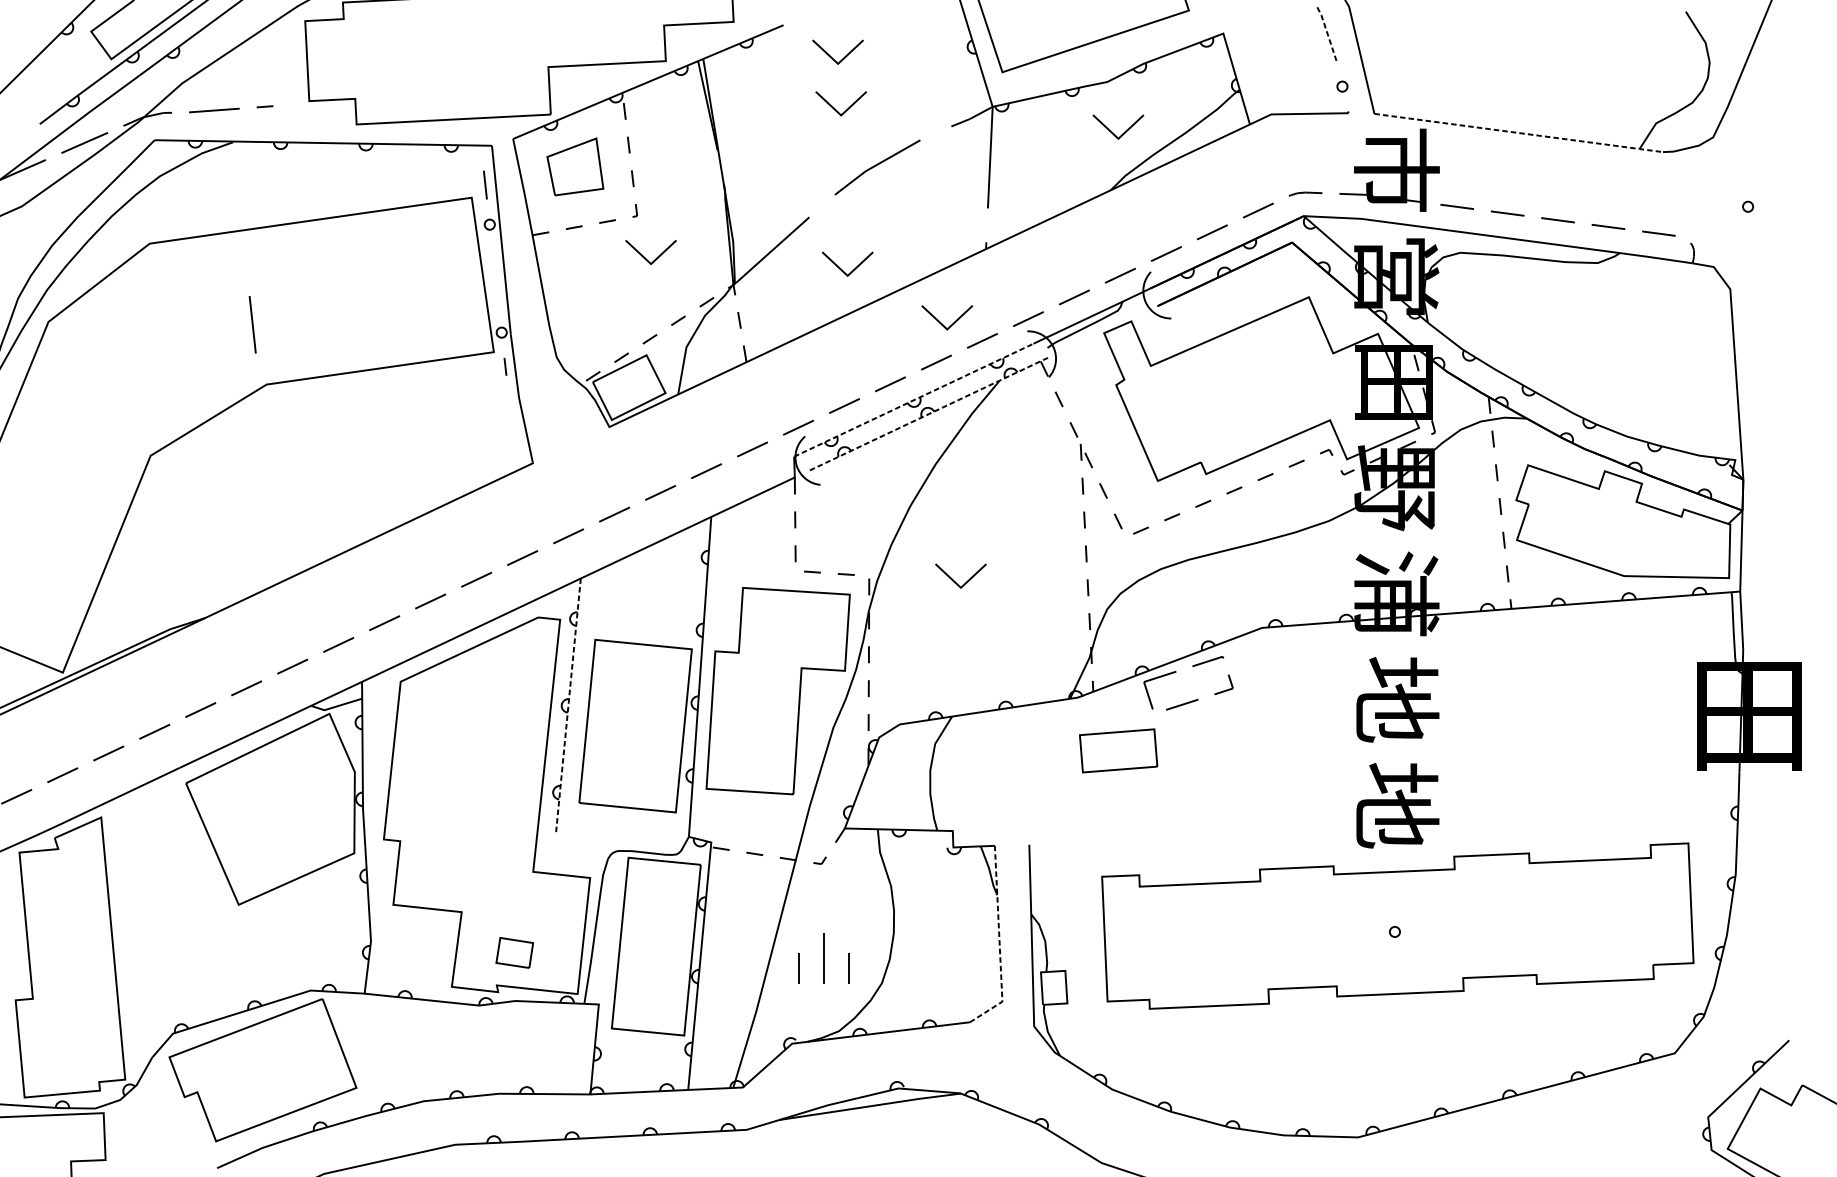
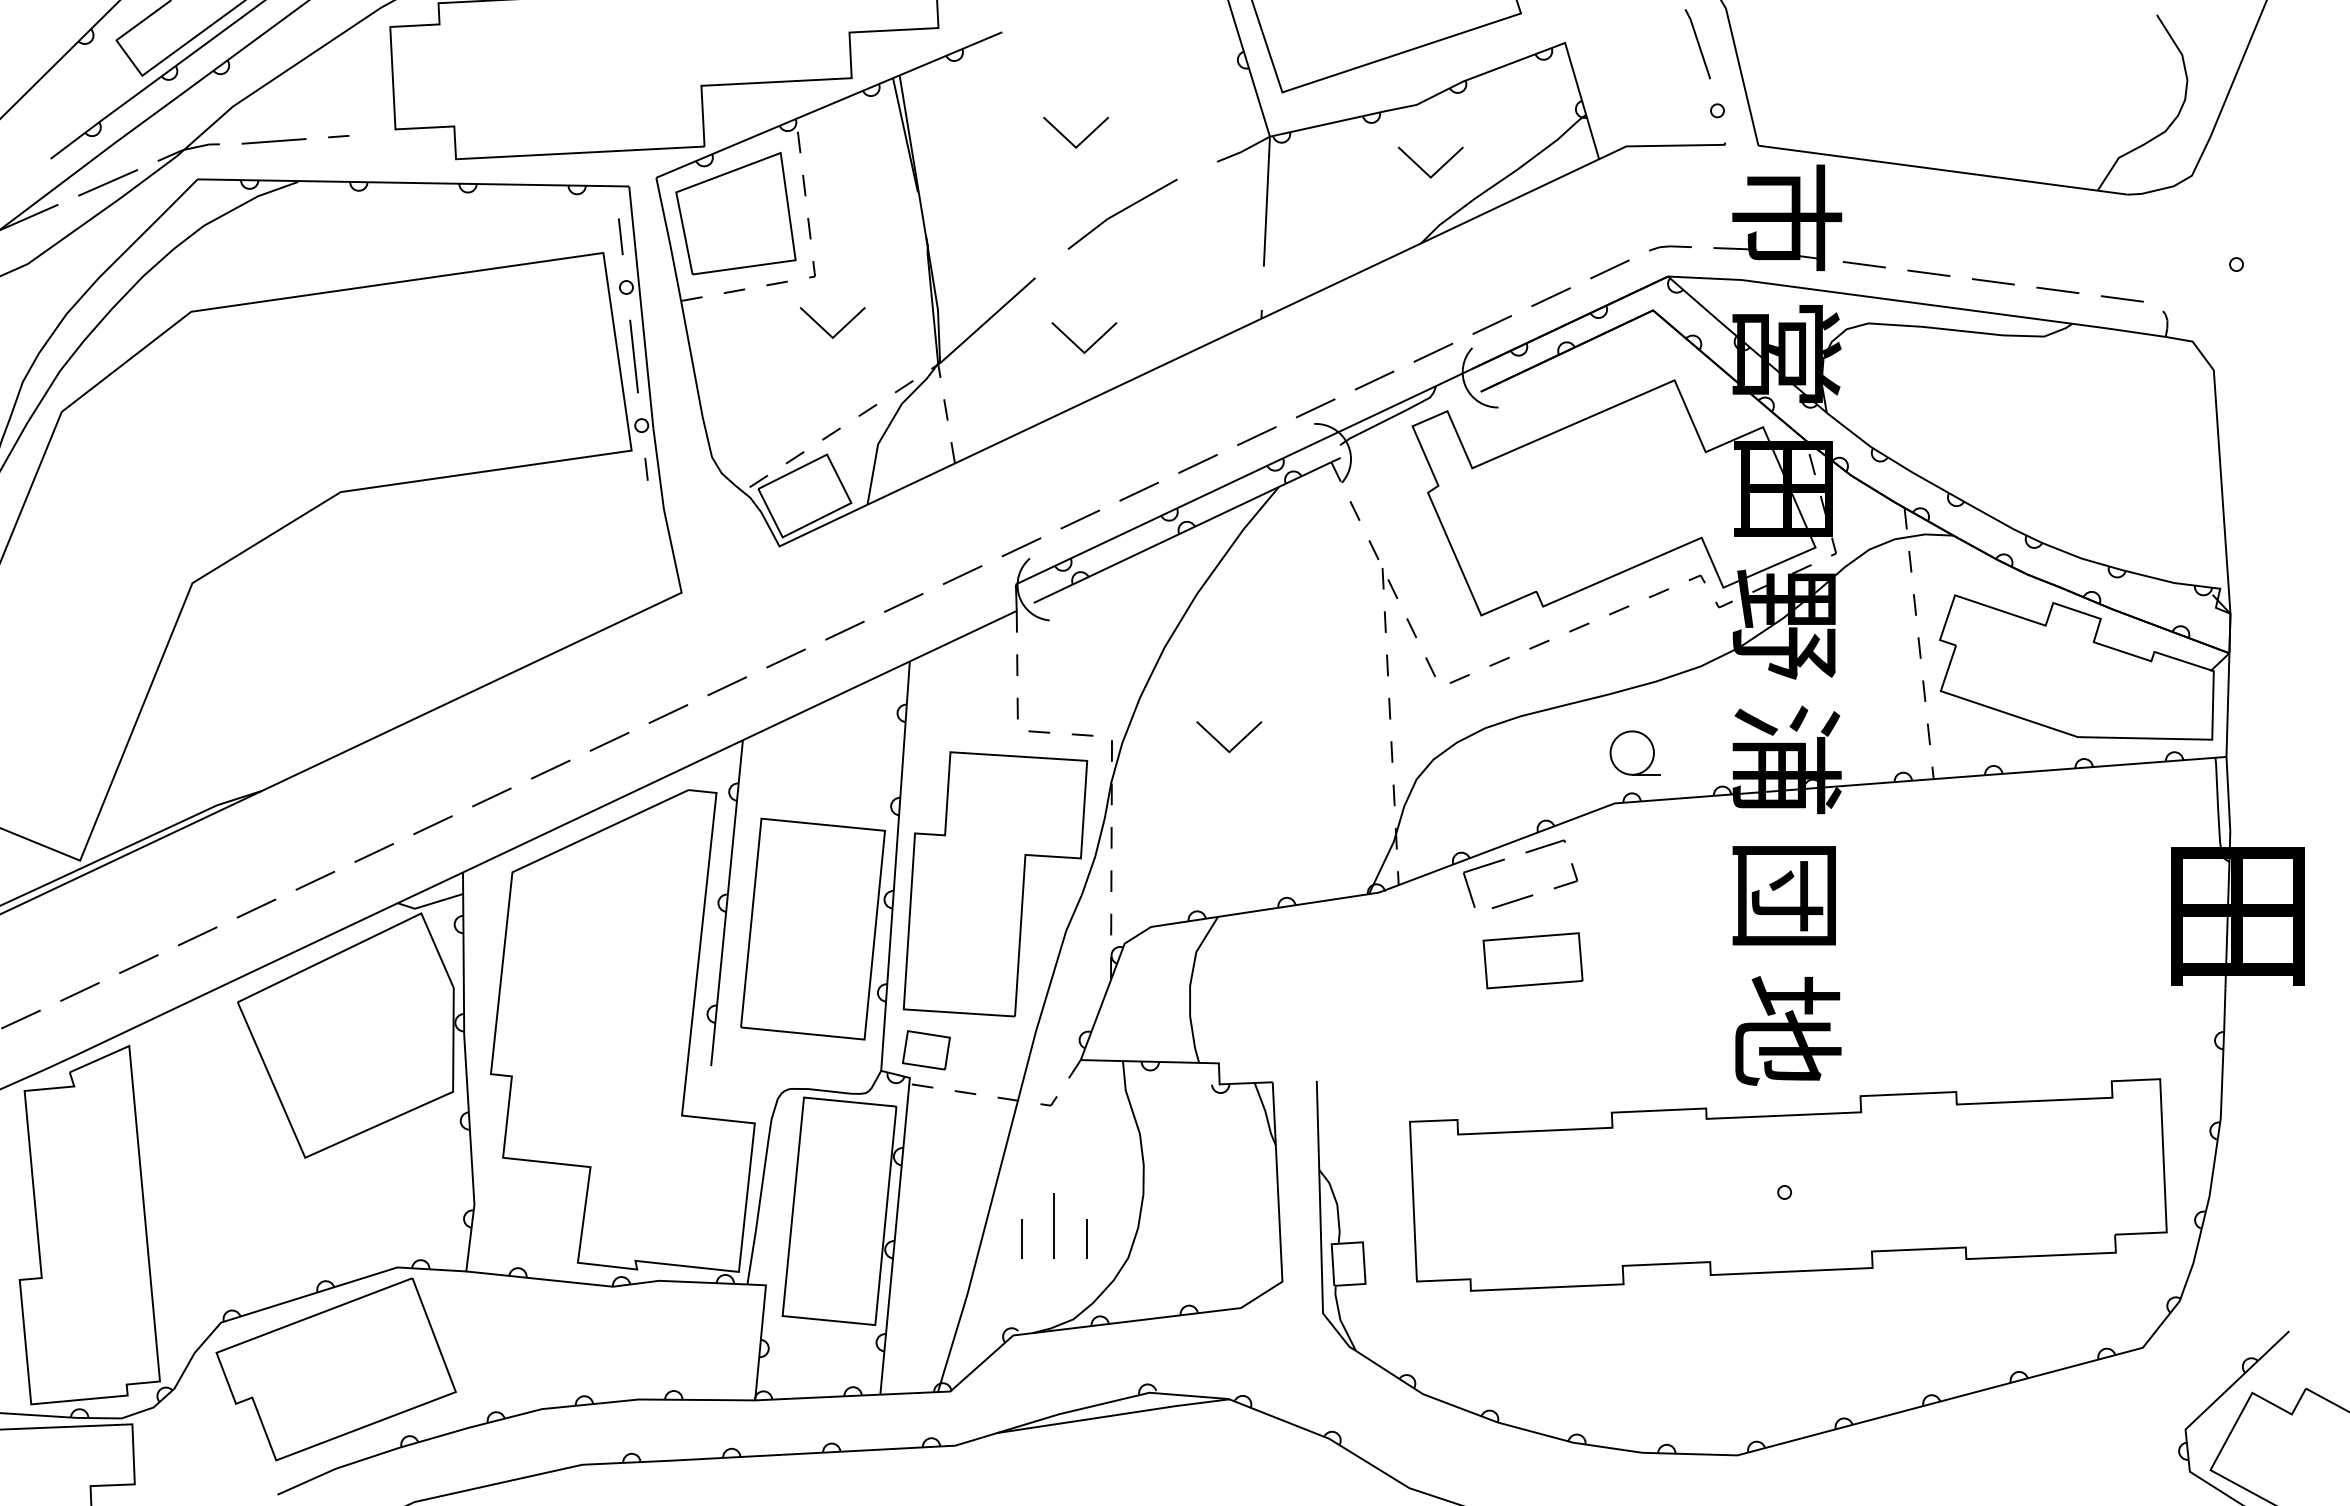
line: (1327, 34) -> (1698, 43), dashed -> solid
part: (832, 57) -> (1064, 73), removed
line: (1519, 133) -> (1944, 170), dashed -> solid
part: (575, 166) -> (735, 213), size x1.67
part: (941, 323) -> (1204, 413), removed
line: (252, 324) -> (633, 356), moved
line: (914, 399) -> (1169, 511), dashed -> solid
line: (929, 413) -> (1188, 529), dashed -> solid
part: (1277, 588) -> (1634, 752), added
text: (1396, 699) -> (1786, 895), 地 -> 団
line: (568, 706) -> (727, 903), dashed -> solid
part: (1118, 750) -> (1532, 960), moved
line: (999, 942) -> (1278, 1206), dashed -> solid
part: (514, 953) -> (926, 1050), moved

